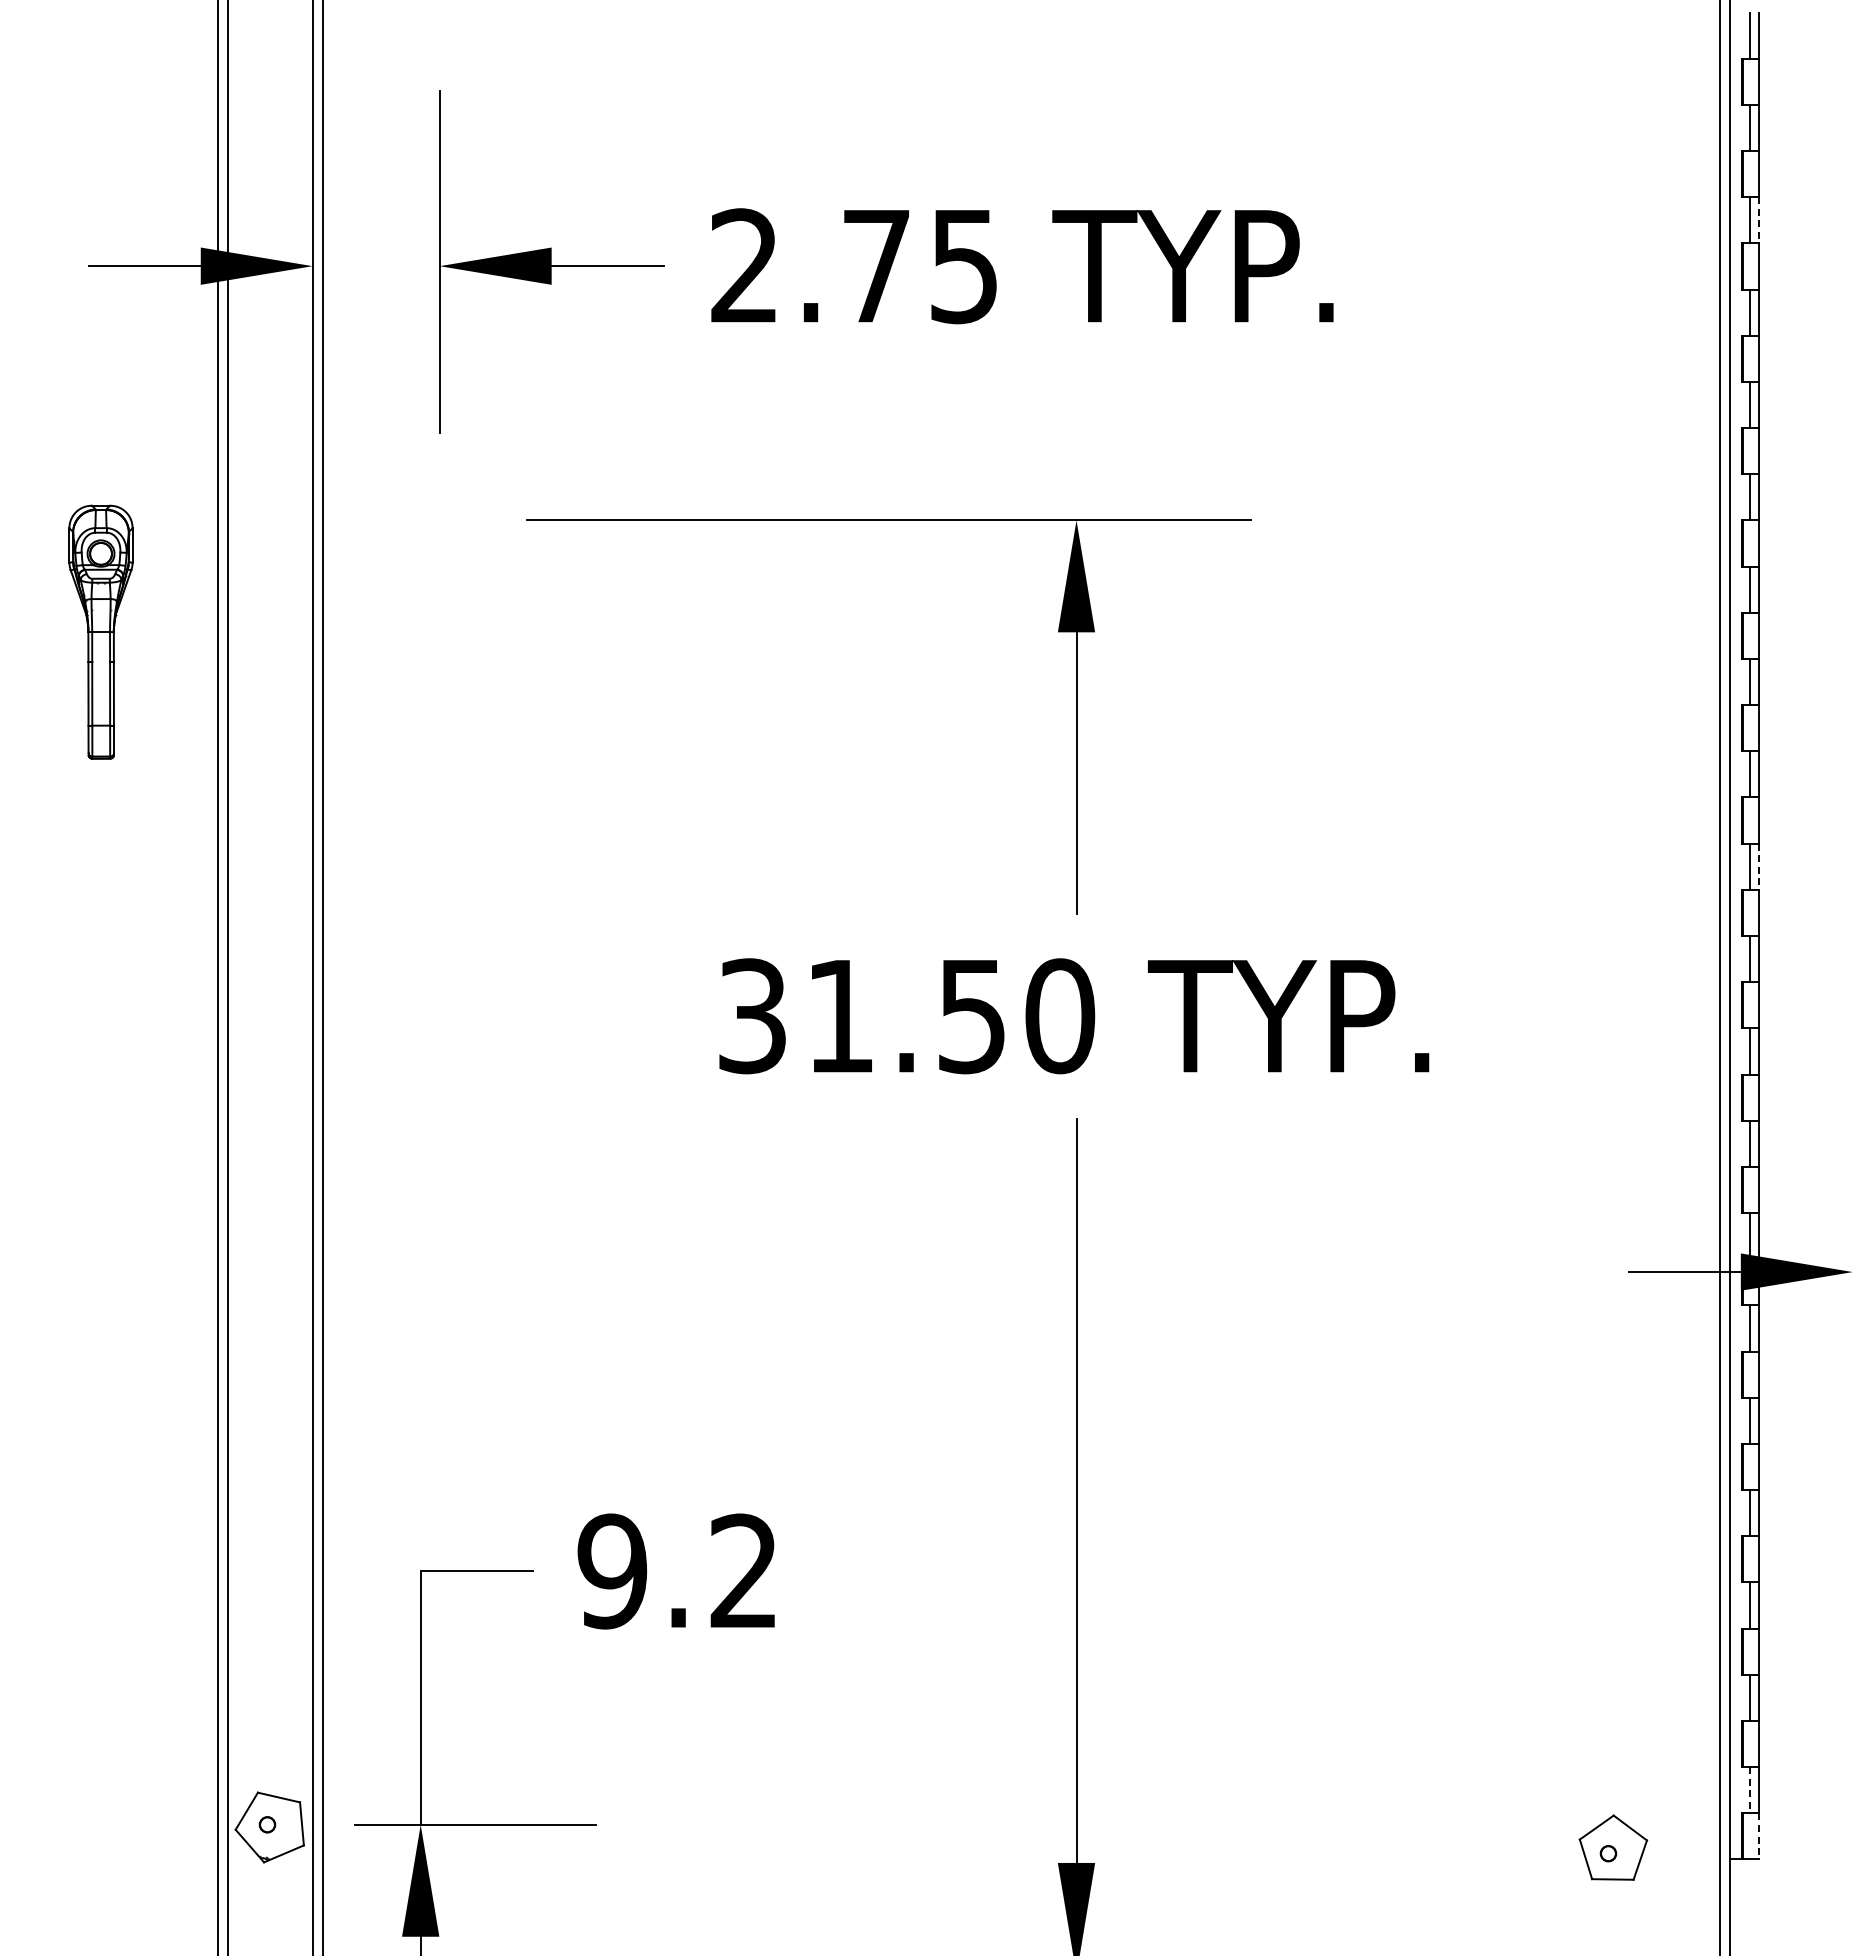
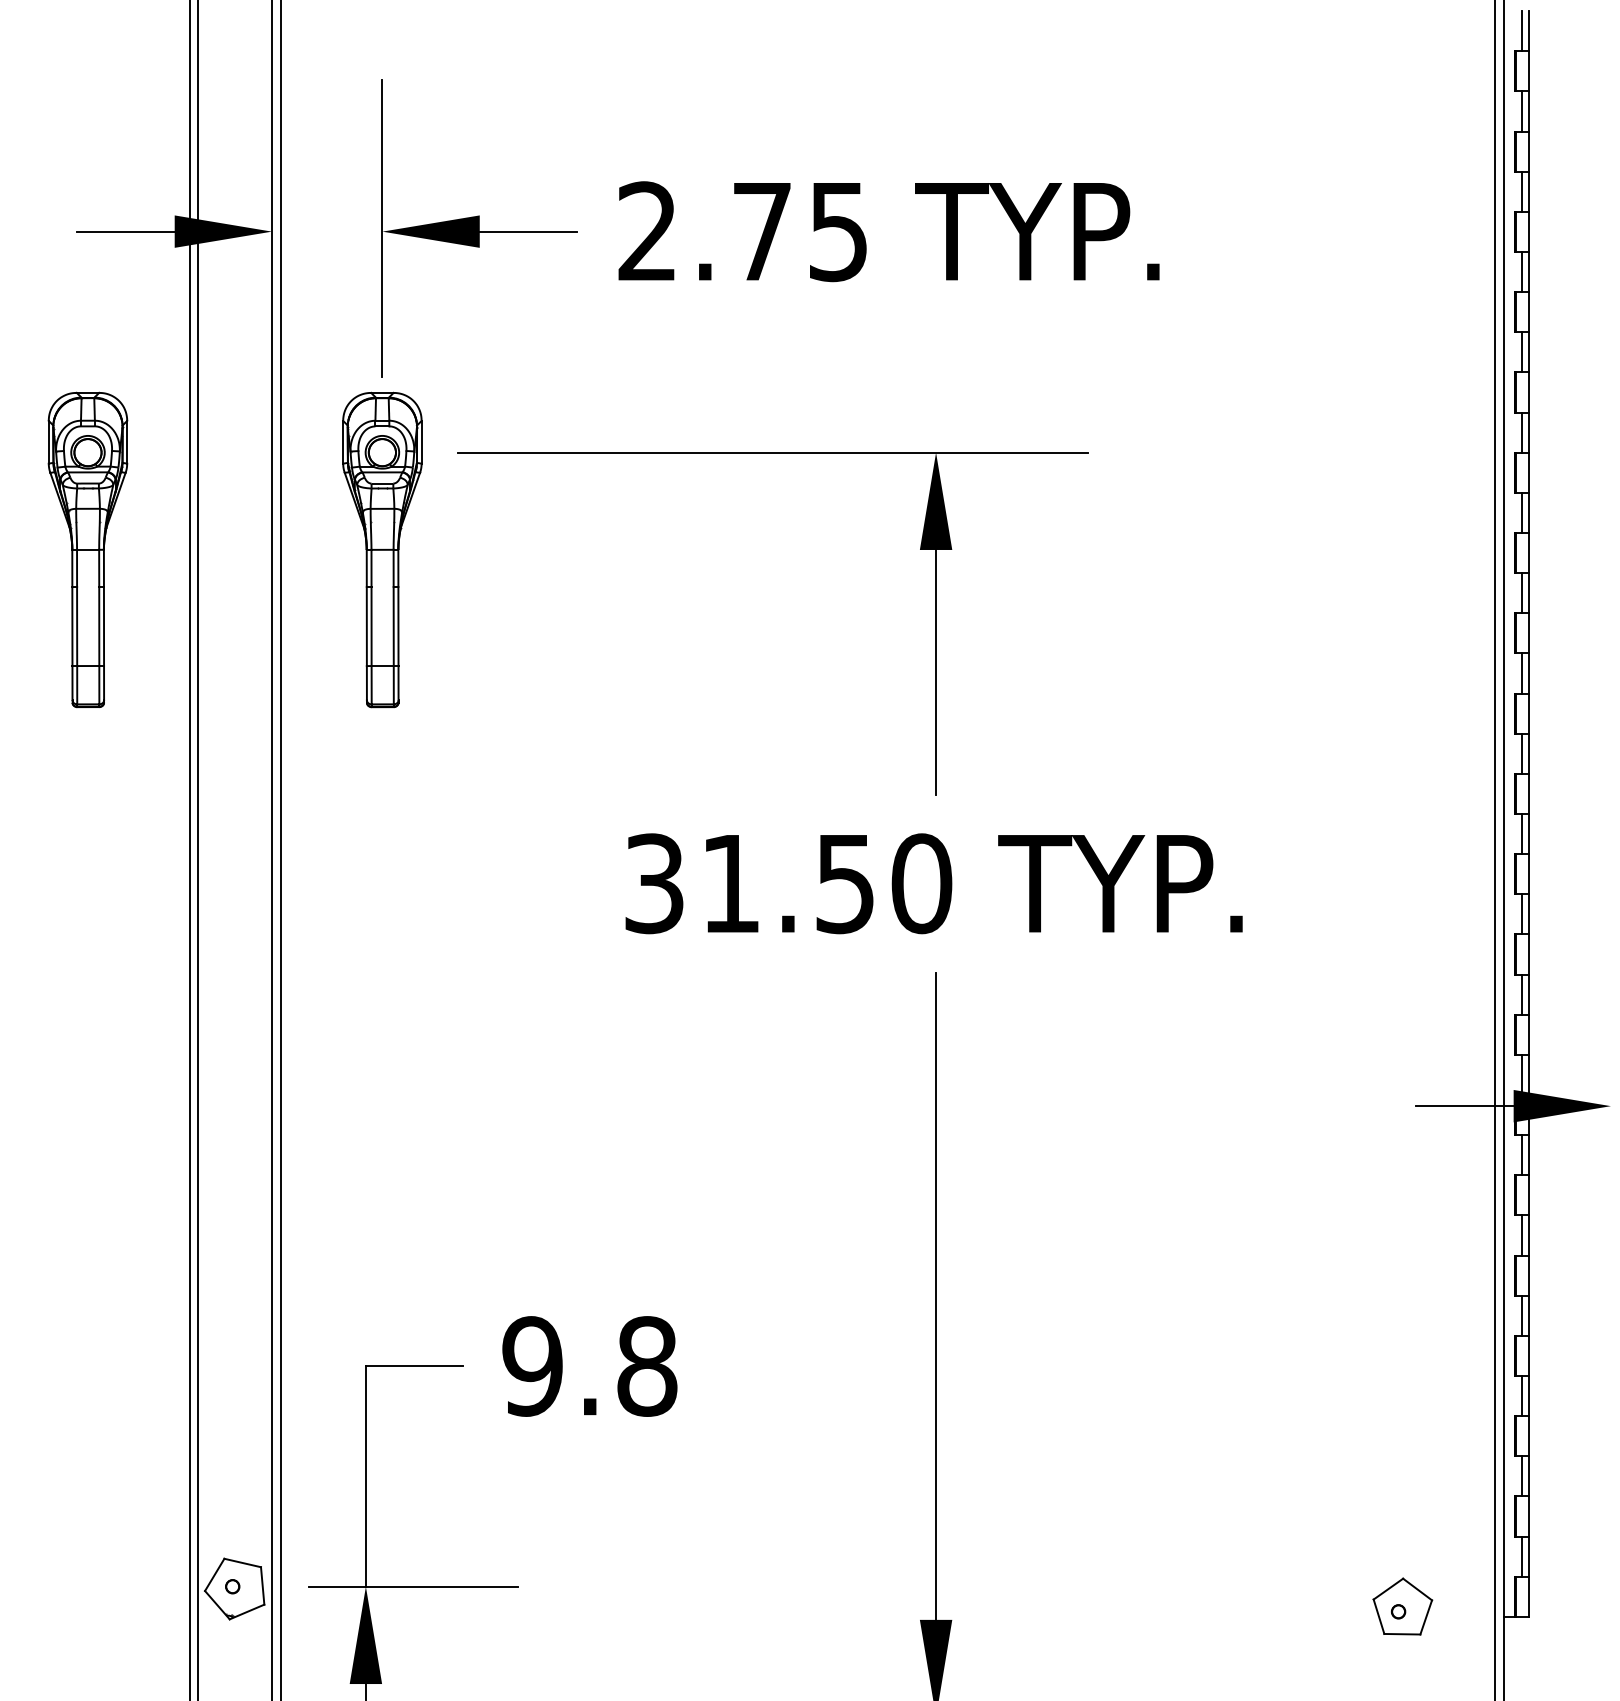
line: (1758, 220) -> (1528, 191), dashed -> solid
part: (100, 631) -> (87, 549), size x1.43
part: (439, 632) -> (382, 550), added
line: (1758, 867) -> (1528, 754), dashed -> solid
text: (744, 1571) -> (647, 1366), 9.2 -> 9.8
line: (1750, 1790) -> (1522, 1556), dashed -> solid
line: (1758, 1836) -> (1528, 1596), dashed -> solid

